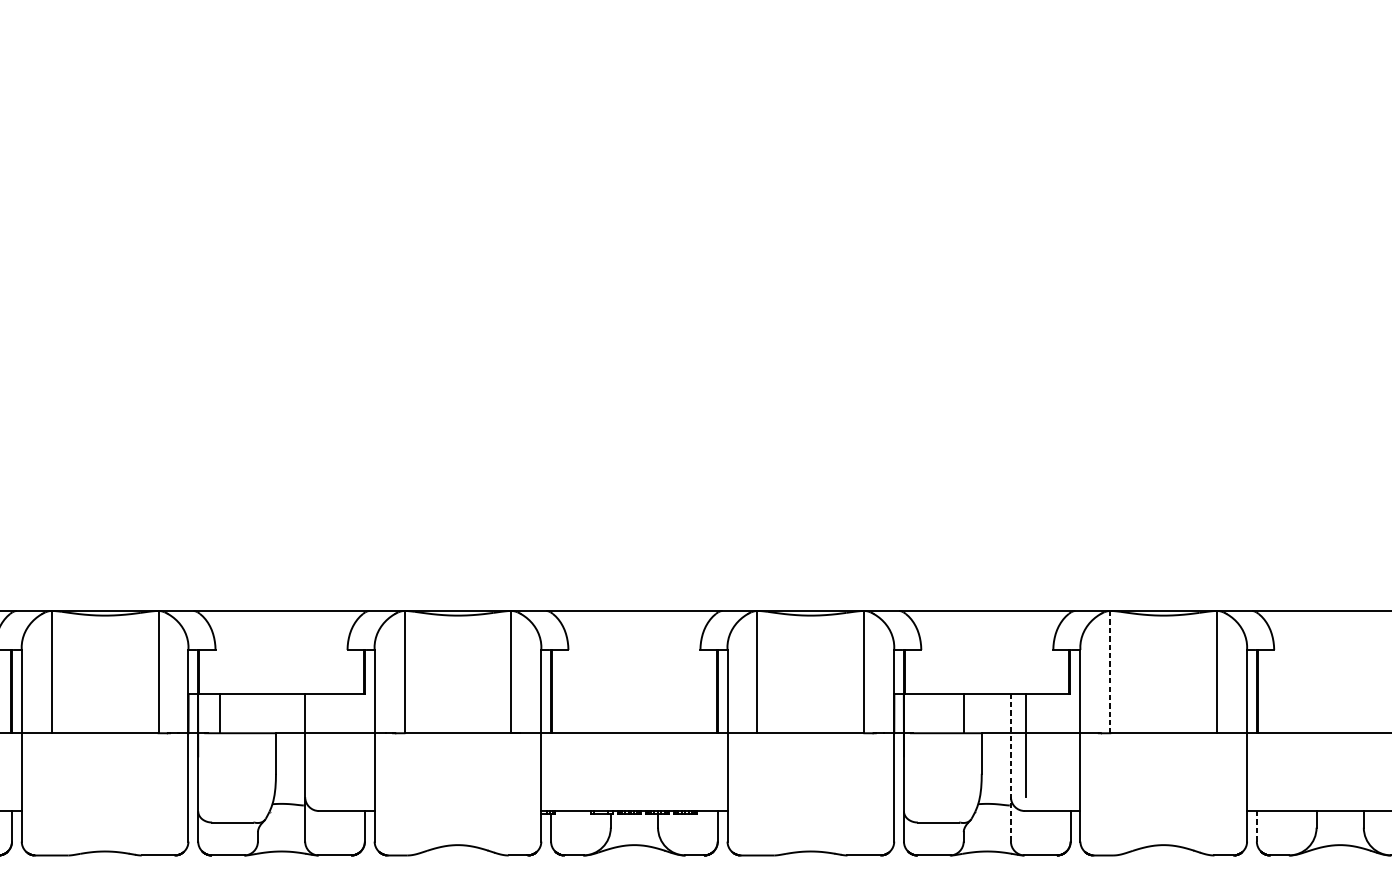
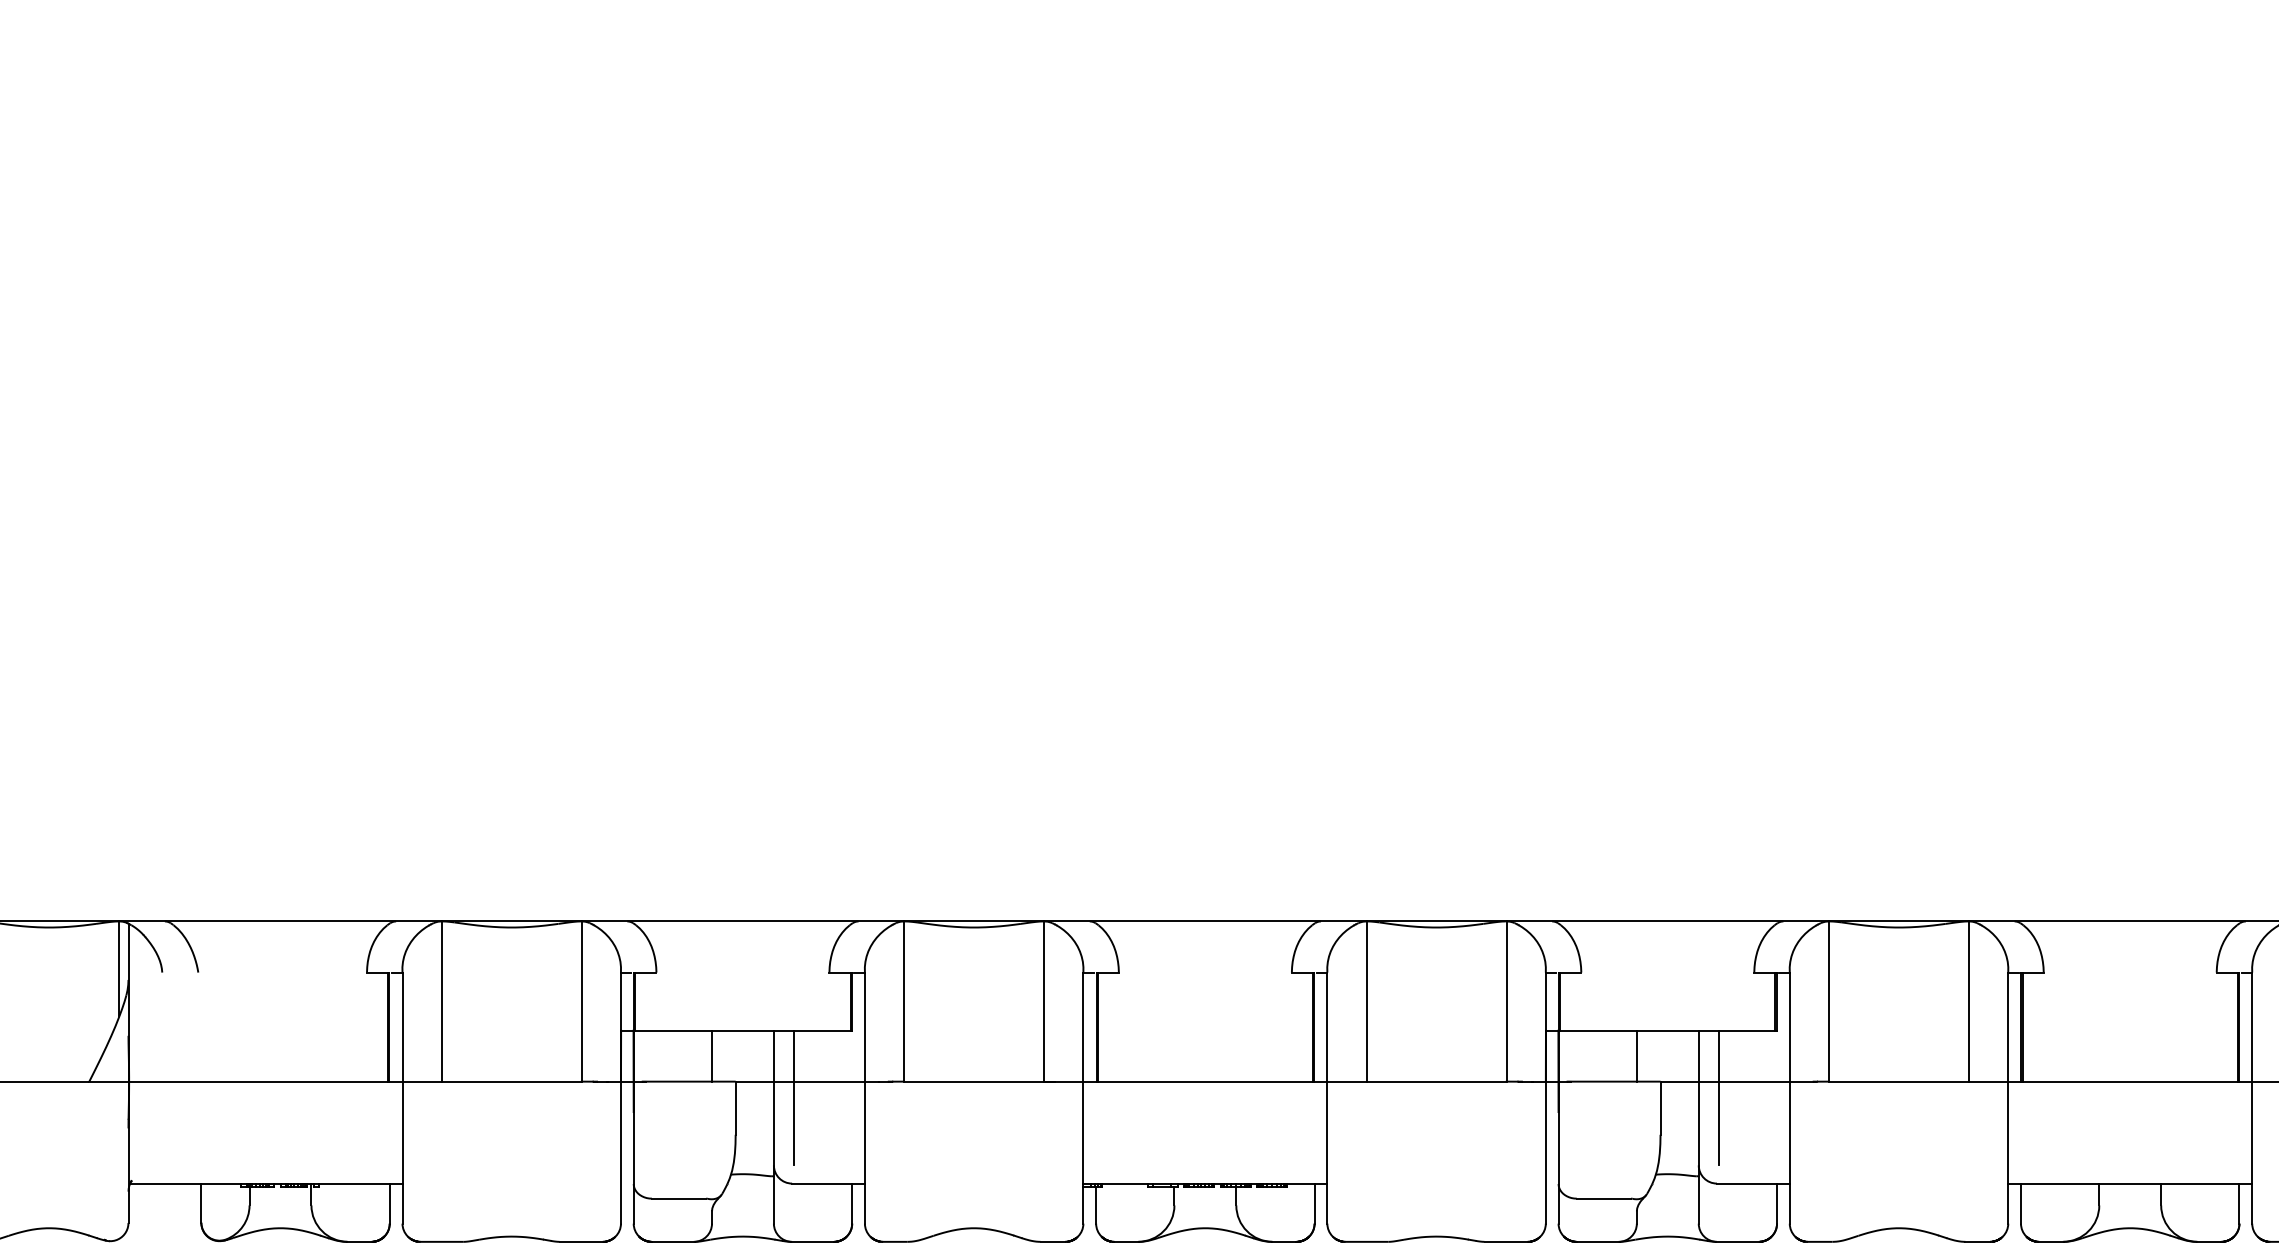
line: (1109, 672) -> (1828, 1002), dashed -> solid
line: (220, 713) -> (712, 1055), moved
line: (320, 745) -> (794, 1097), added
line: (1010, 767) -> (1698, 1126), dashed -> solid
line: (1257, 826) -> (2021, 1204), dashed -> solid

